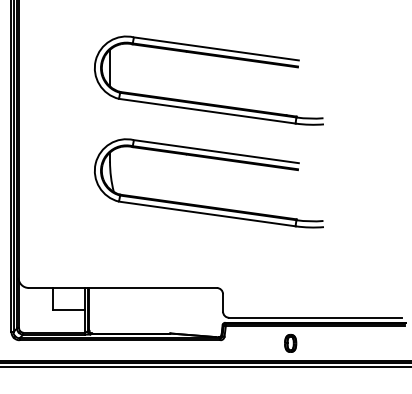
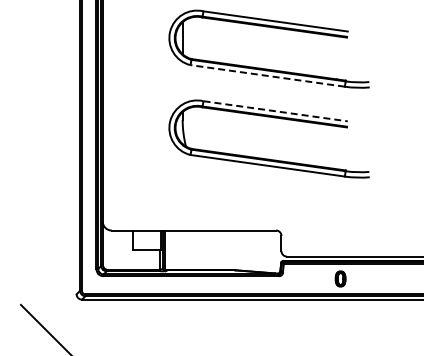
line: (207, 110) -> (267, 75), solid -> dashed
line: (216, 151) -> (275, 111), solid -> dashed

